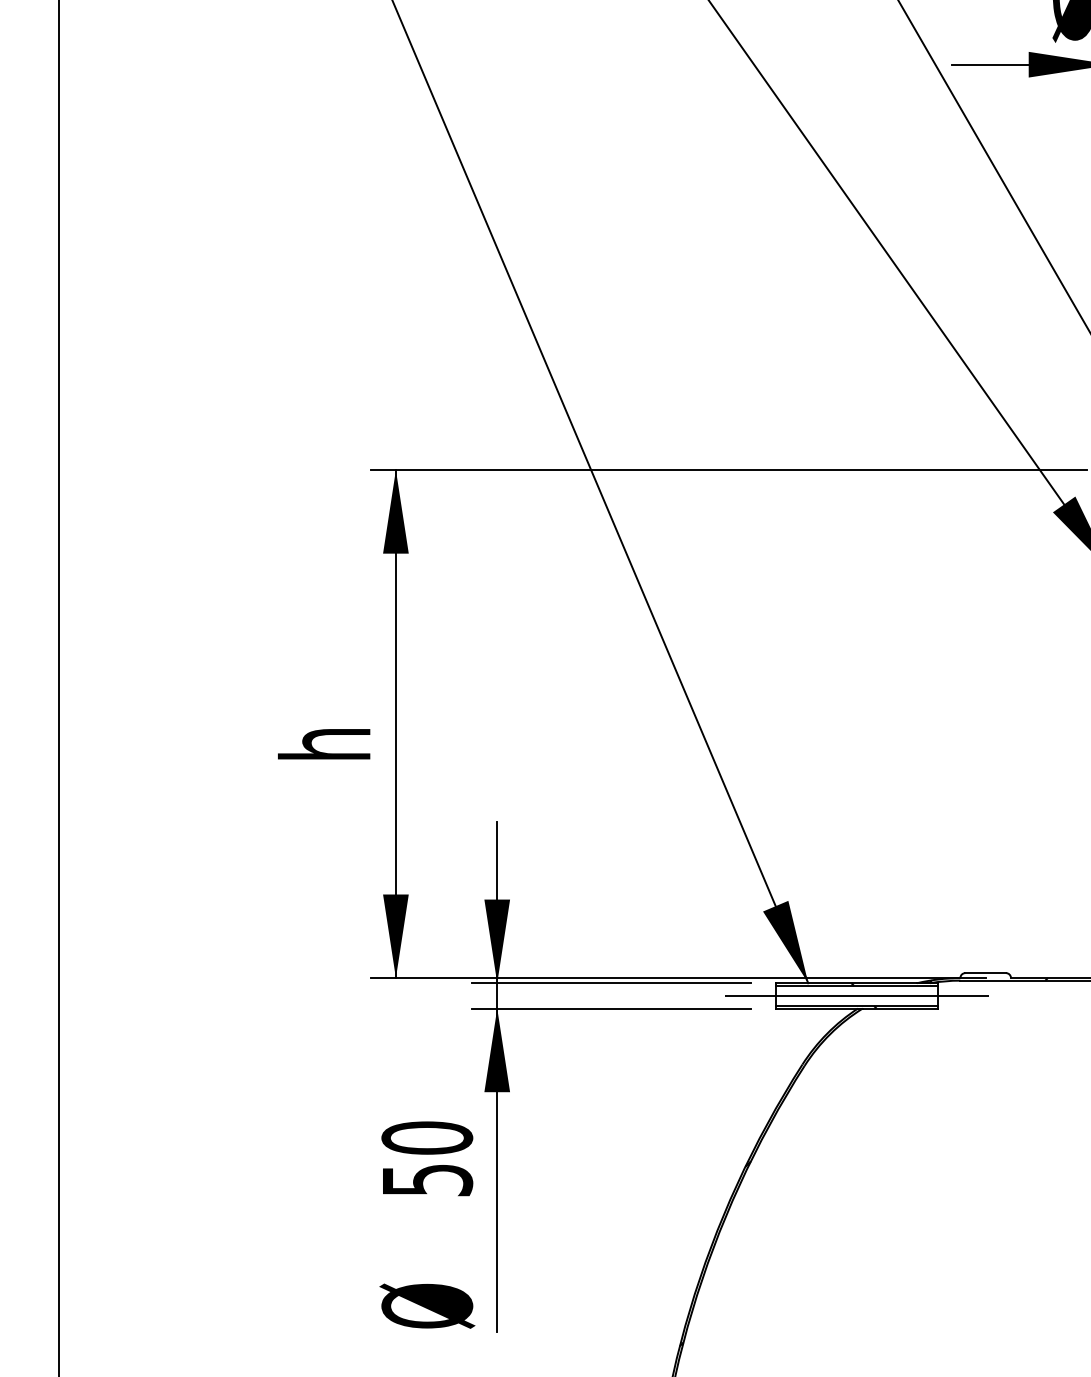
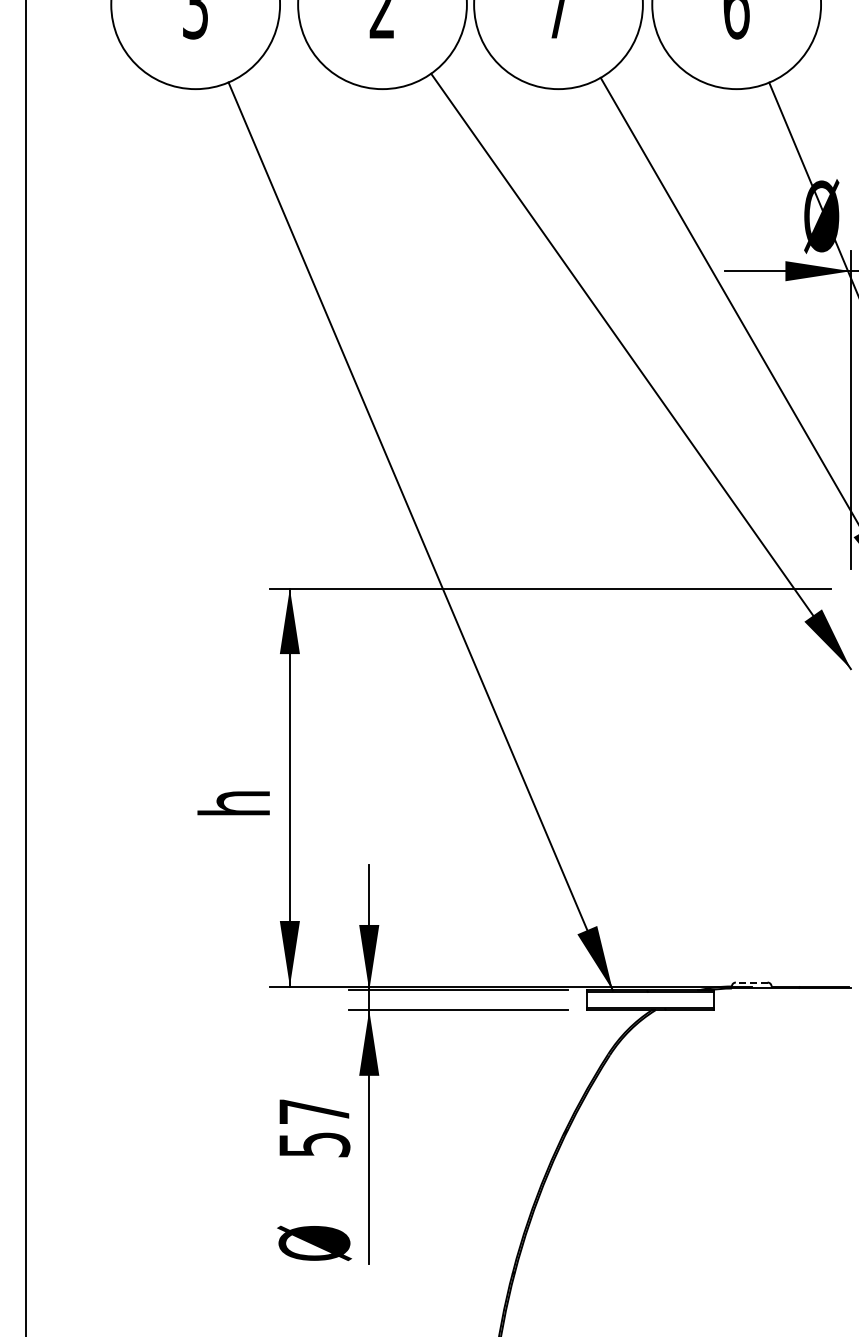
line: (985, 973) -> (751, 982), solid -> dashed
line: (856, 996) -> (650, 1000), removed
text: (427, 1137) -> (314, 1111), 50 -> 57

